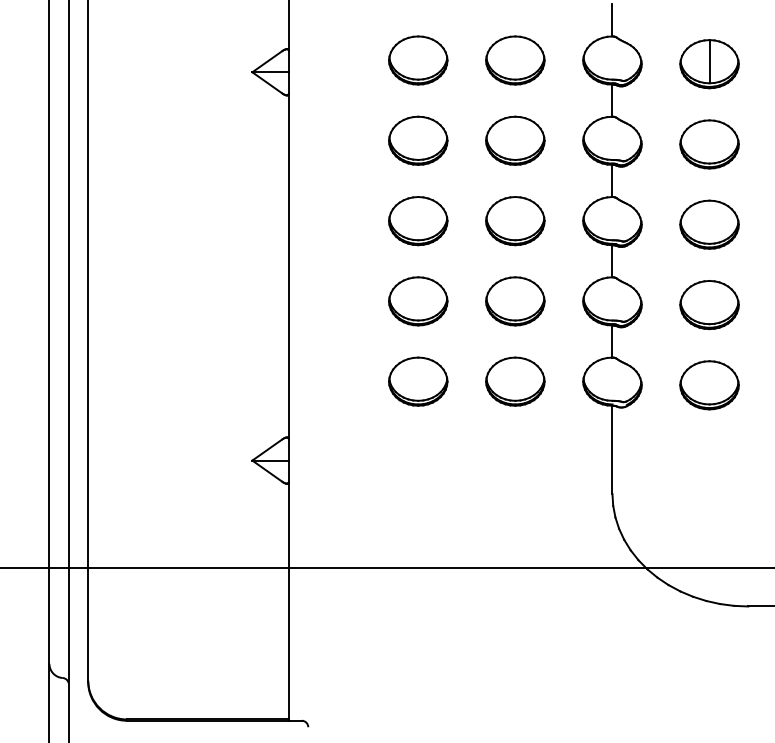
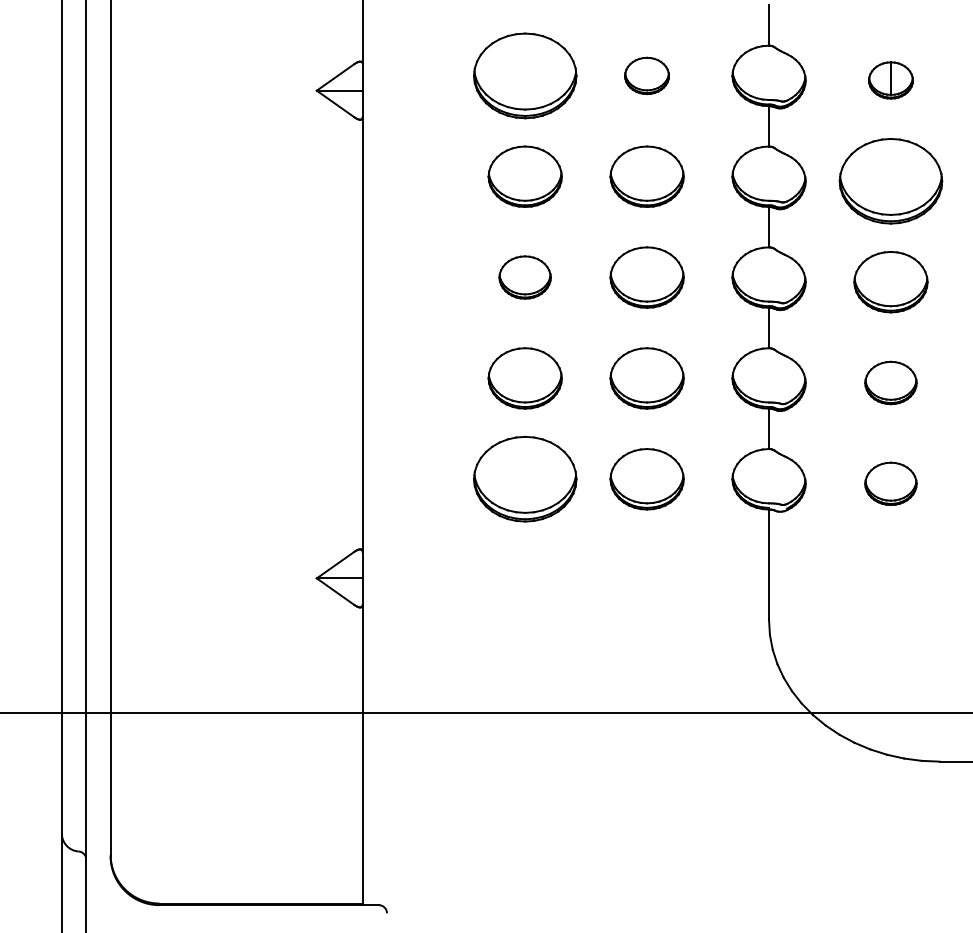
part: (417, 60) -> (524, 75), size x1.4
part: (514, 60) -> (646, 75), size x0.6
part: (709, 64) -> (890, 80), size x0.6
part: (709, 144) -> (890, 181), size x1.4
part: (417, 221) -> (524, 277), size x0.7
part: (709, 304) -> (890, 382), size x0.7
part: (417, 381) -> (524, 479), size x1.4
part: (709, 385) -> (890, 483), size x0.7

